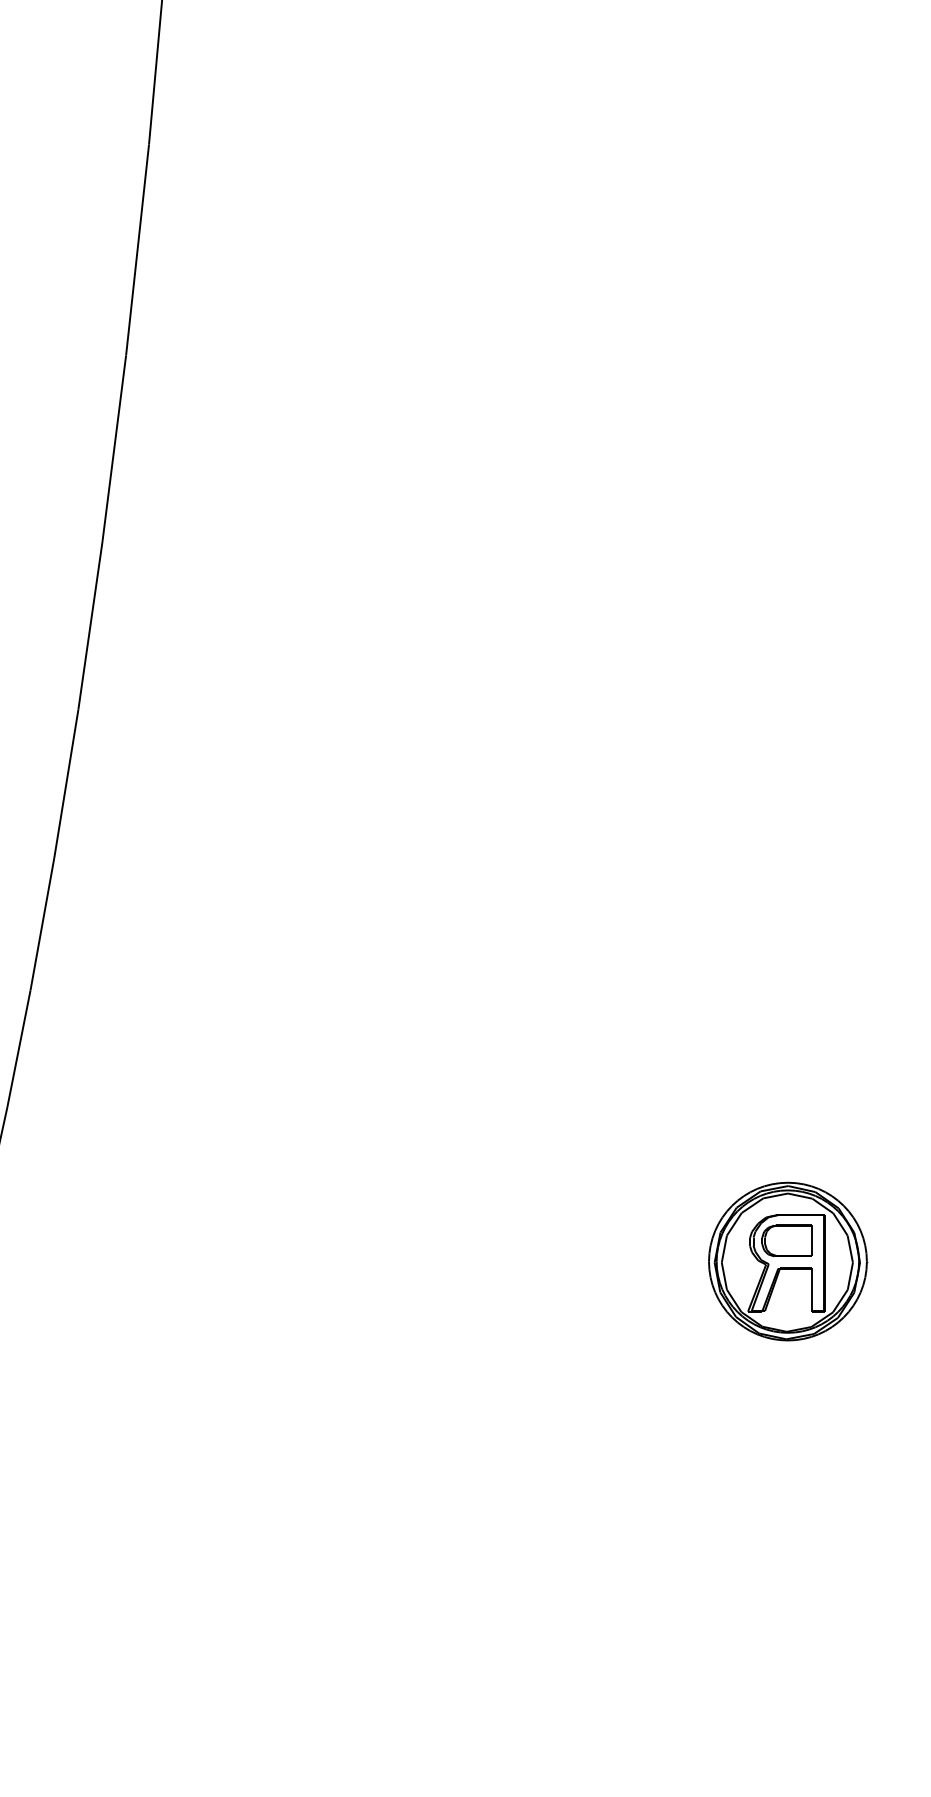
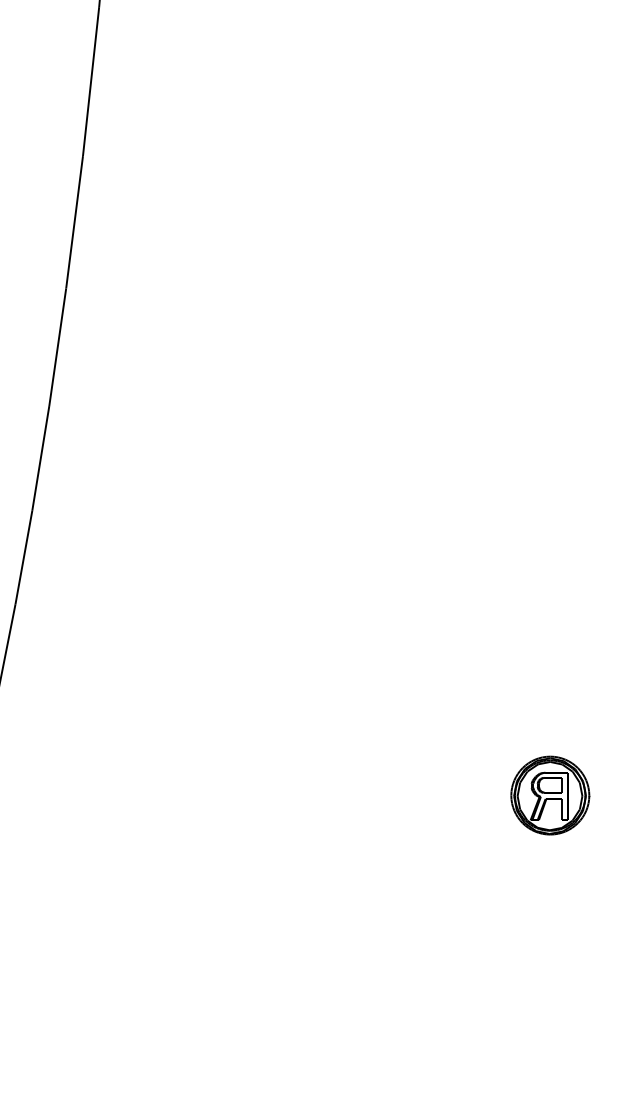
part: (788, 1261) -> (550, 795), size x0.7

